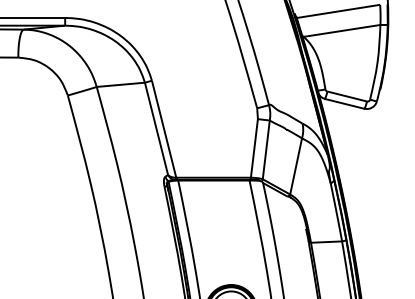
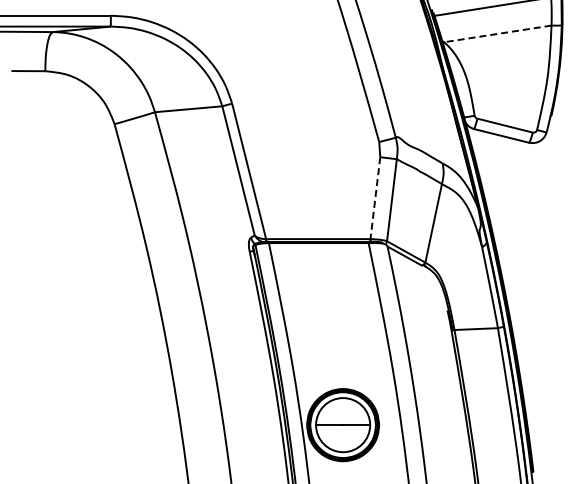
line: (341, 31) -> (497, 34), solid -> dashed
line: (254, 148) -> (375, 198), solid -> dashed

